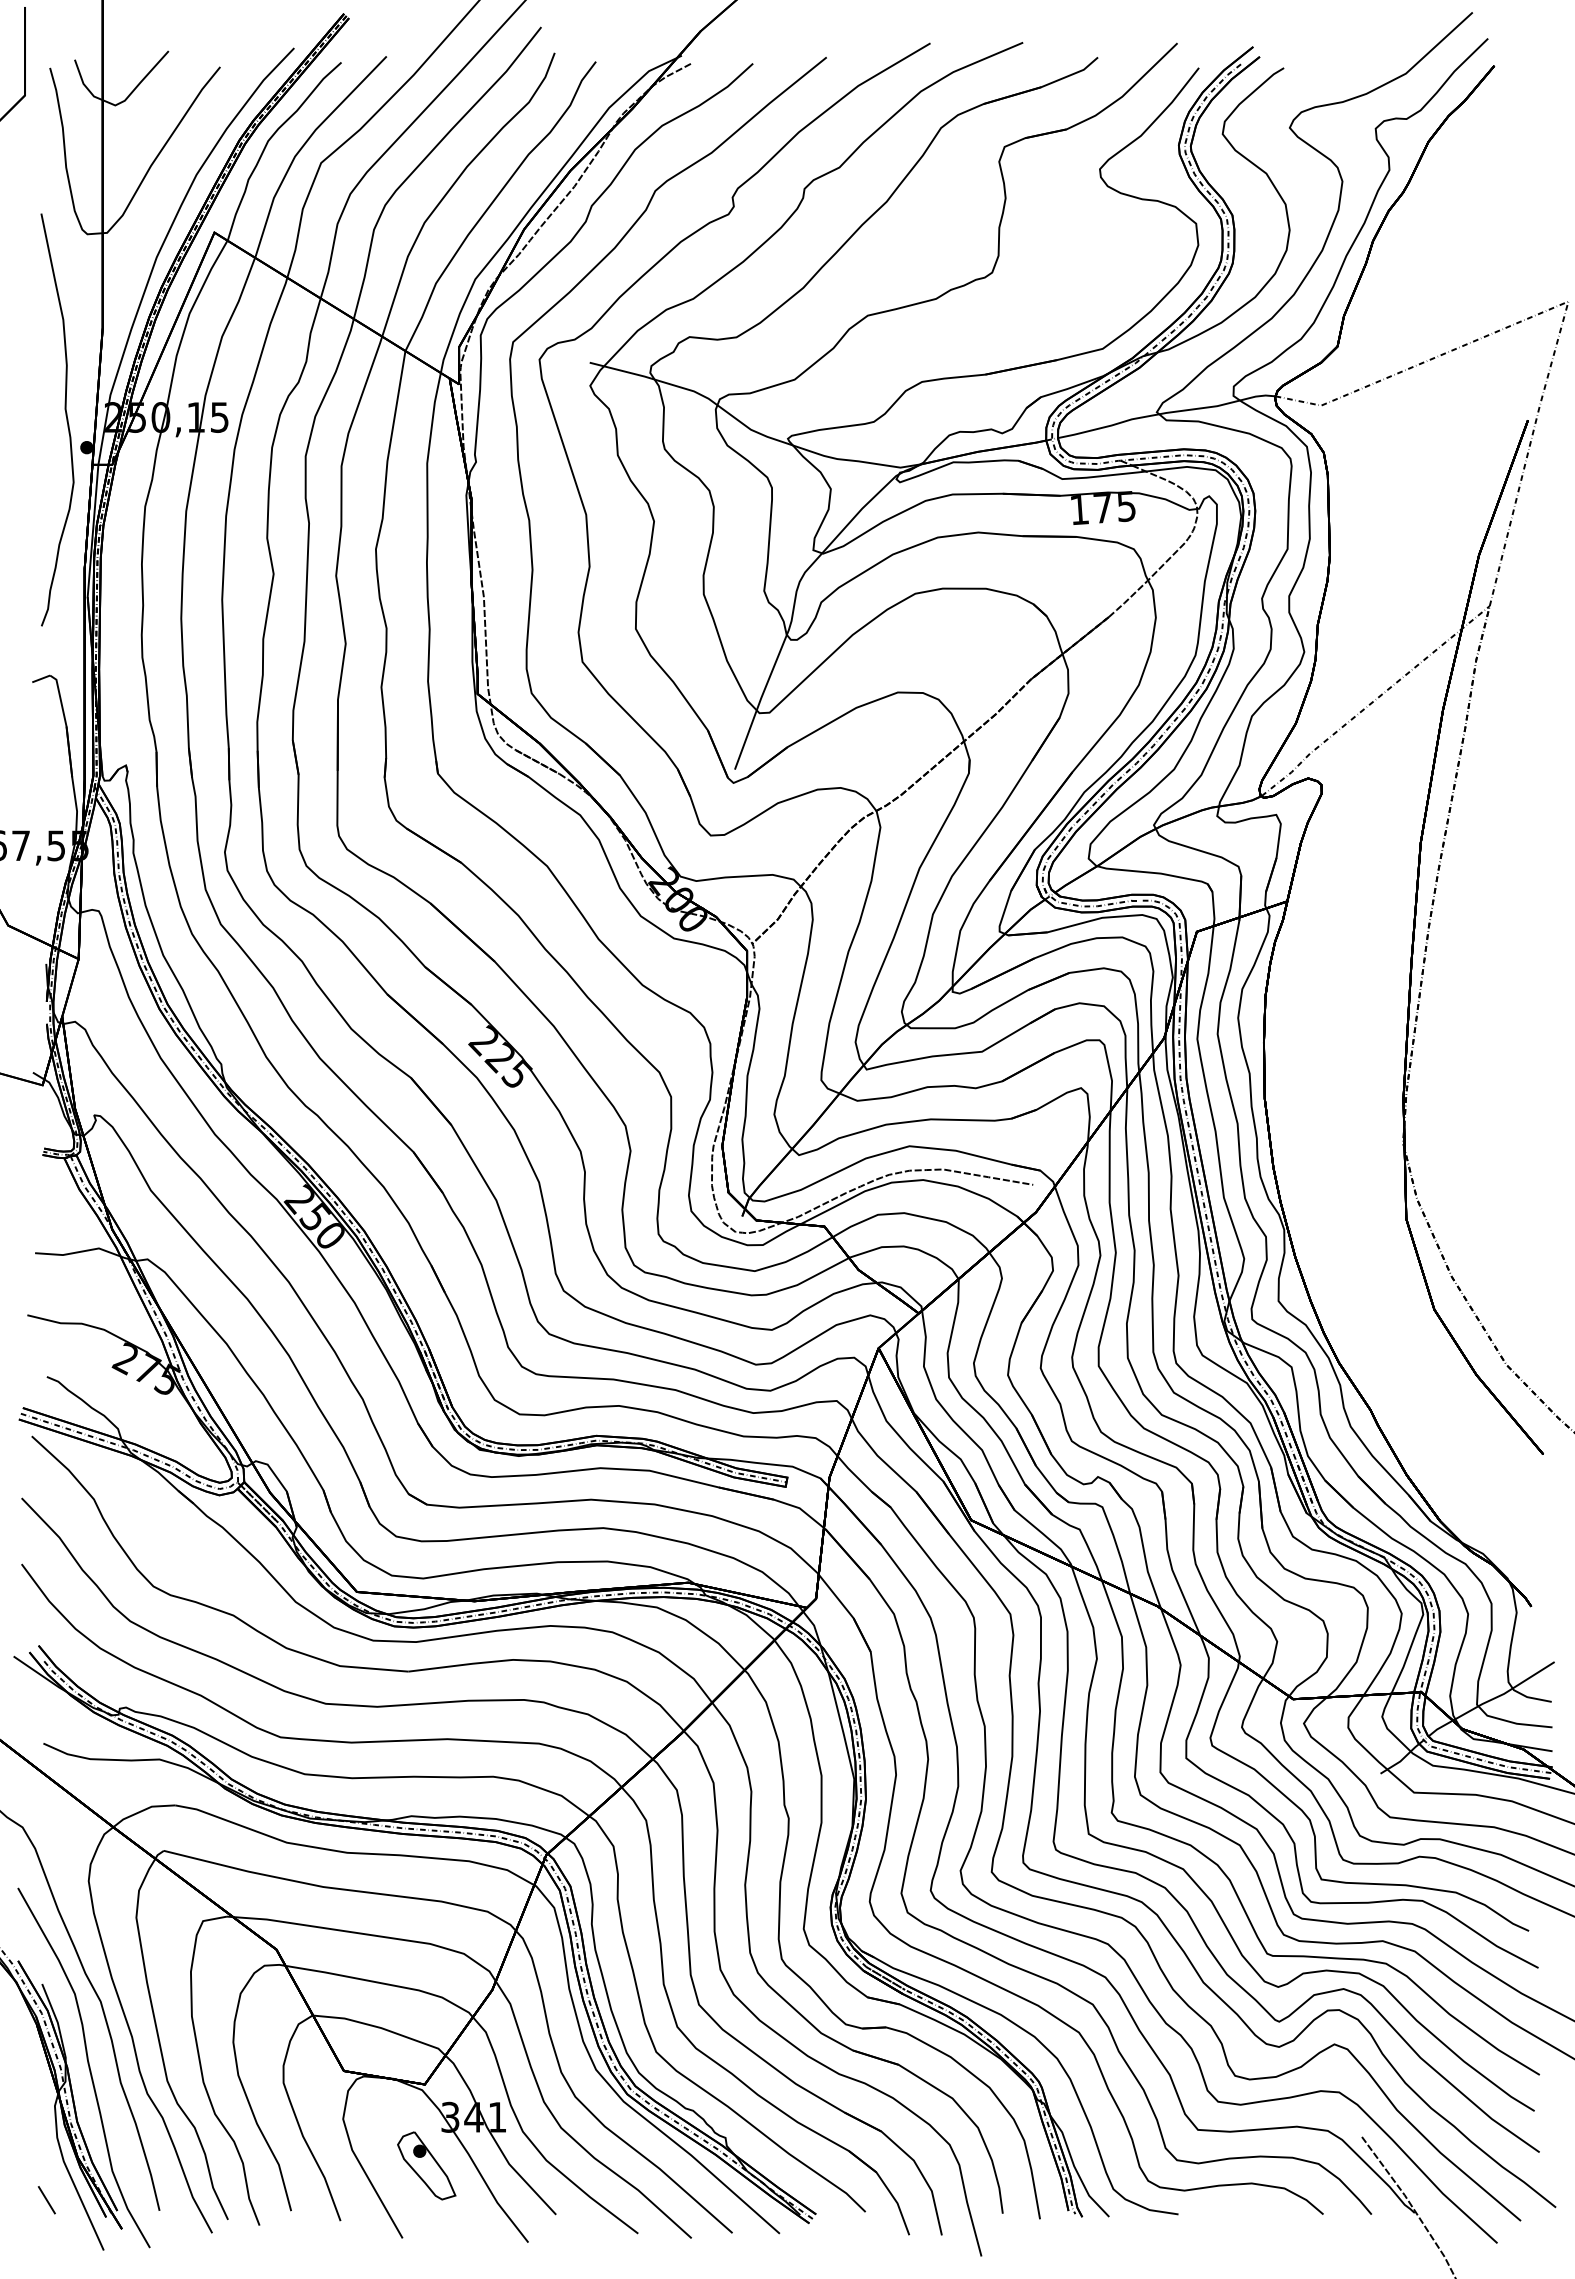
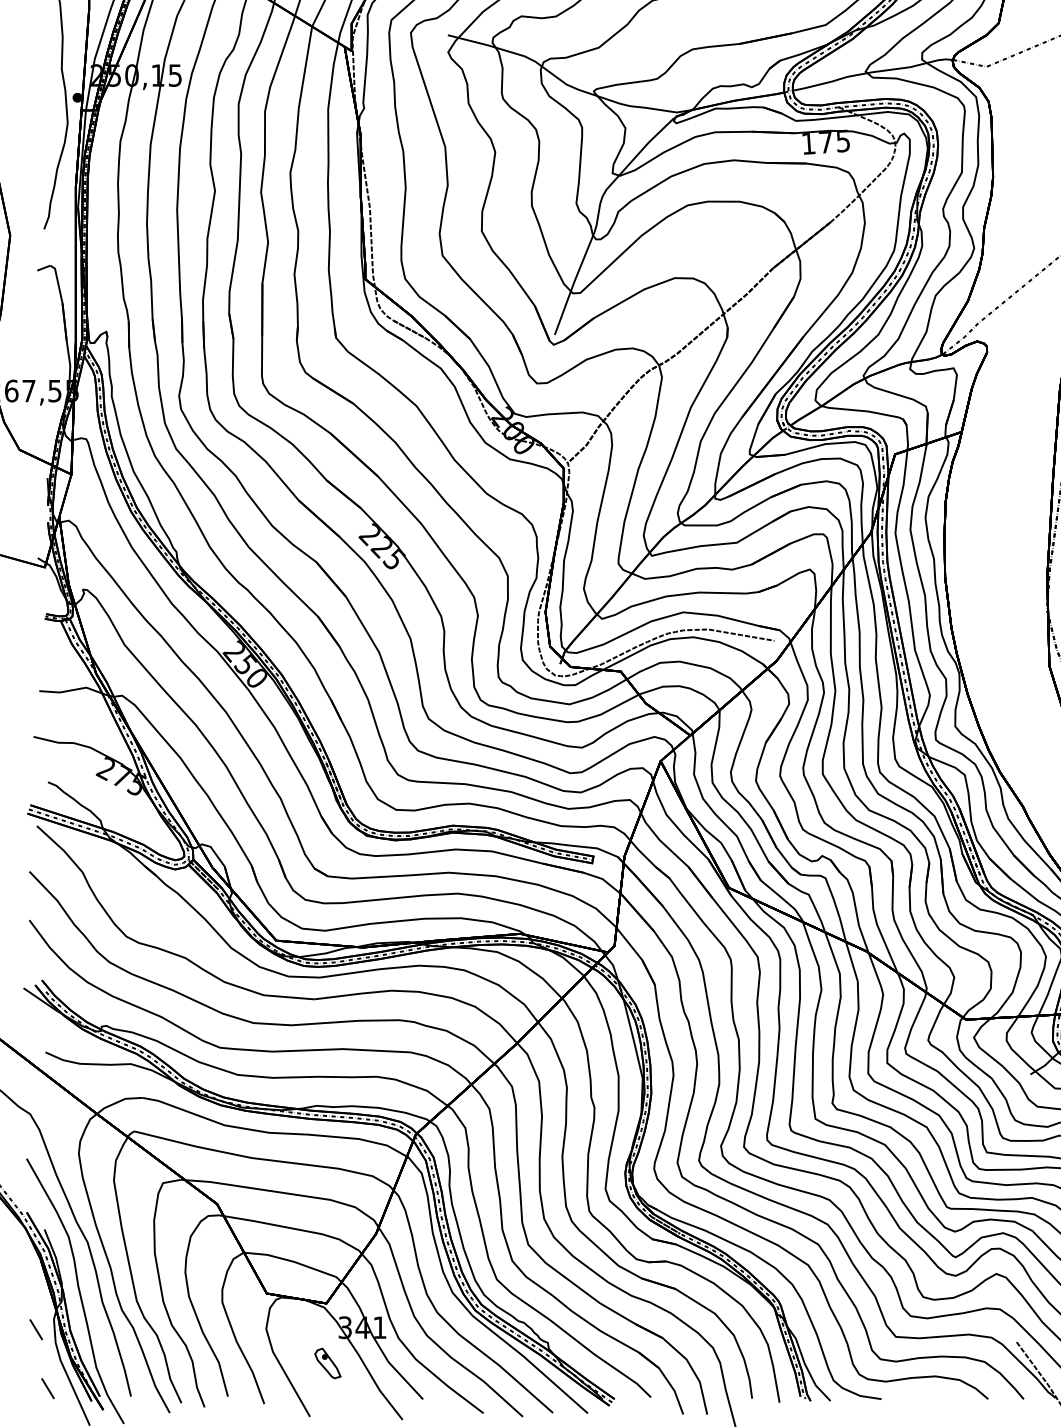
line: (30, 2120) -> (35, 1329), added
part: (426, 2165) -> (327, 1363), size x0.6

